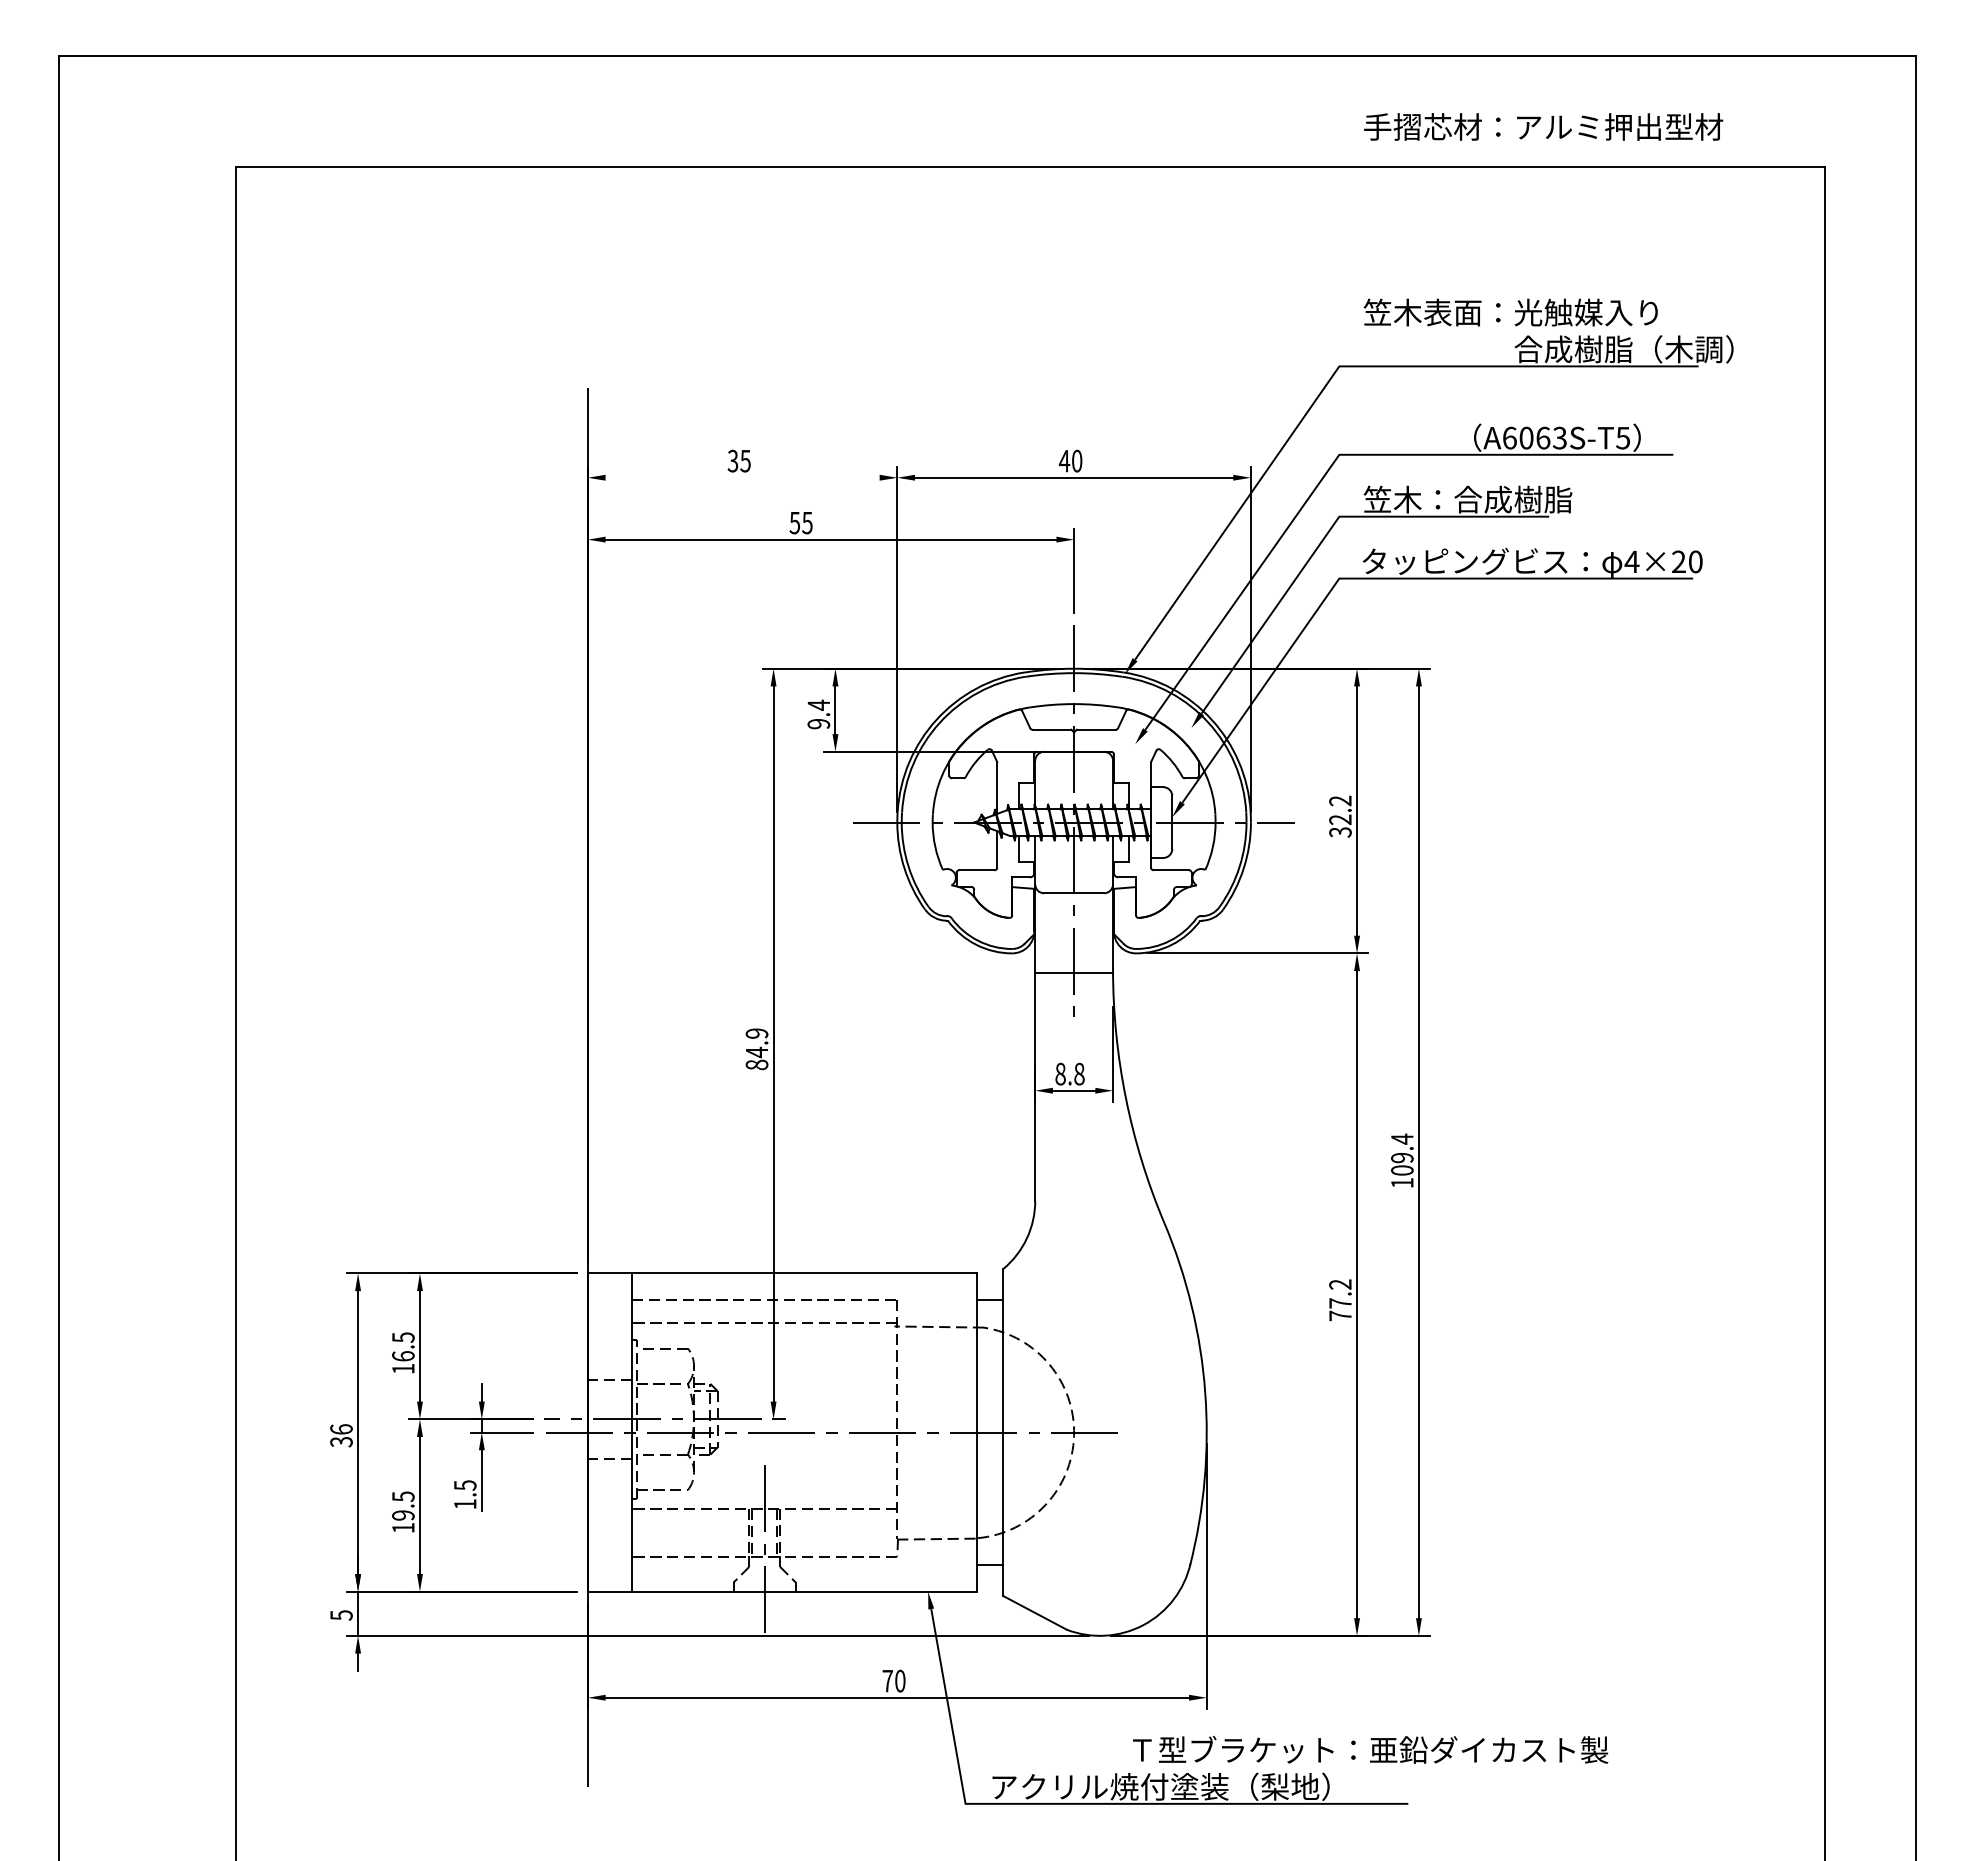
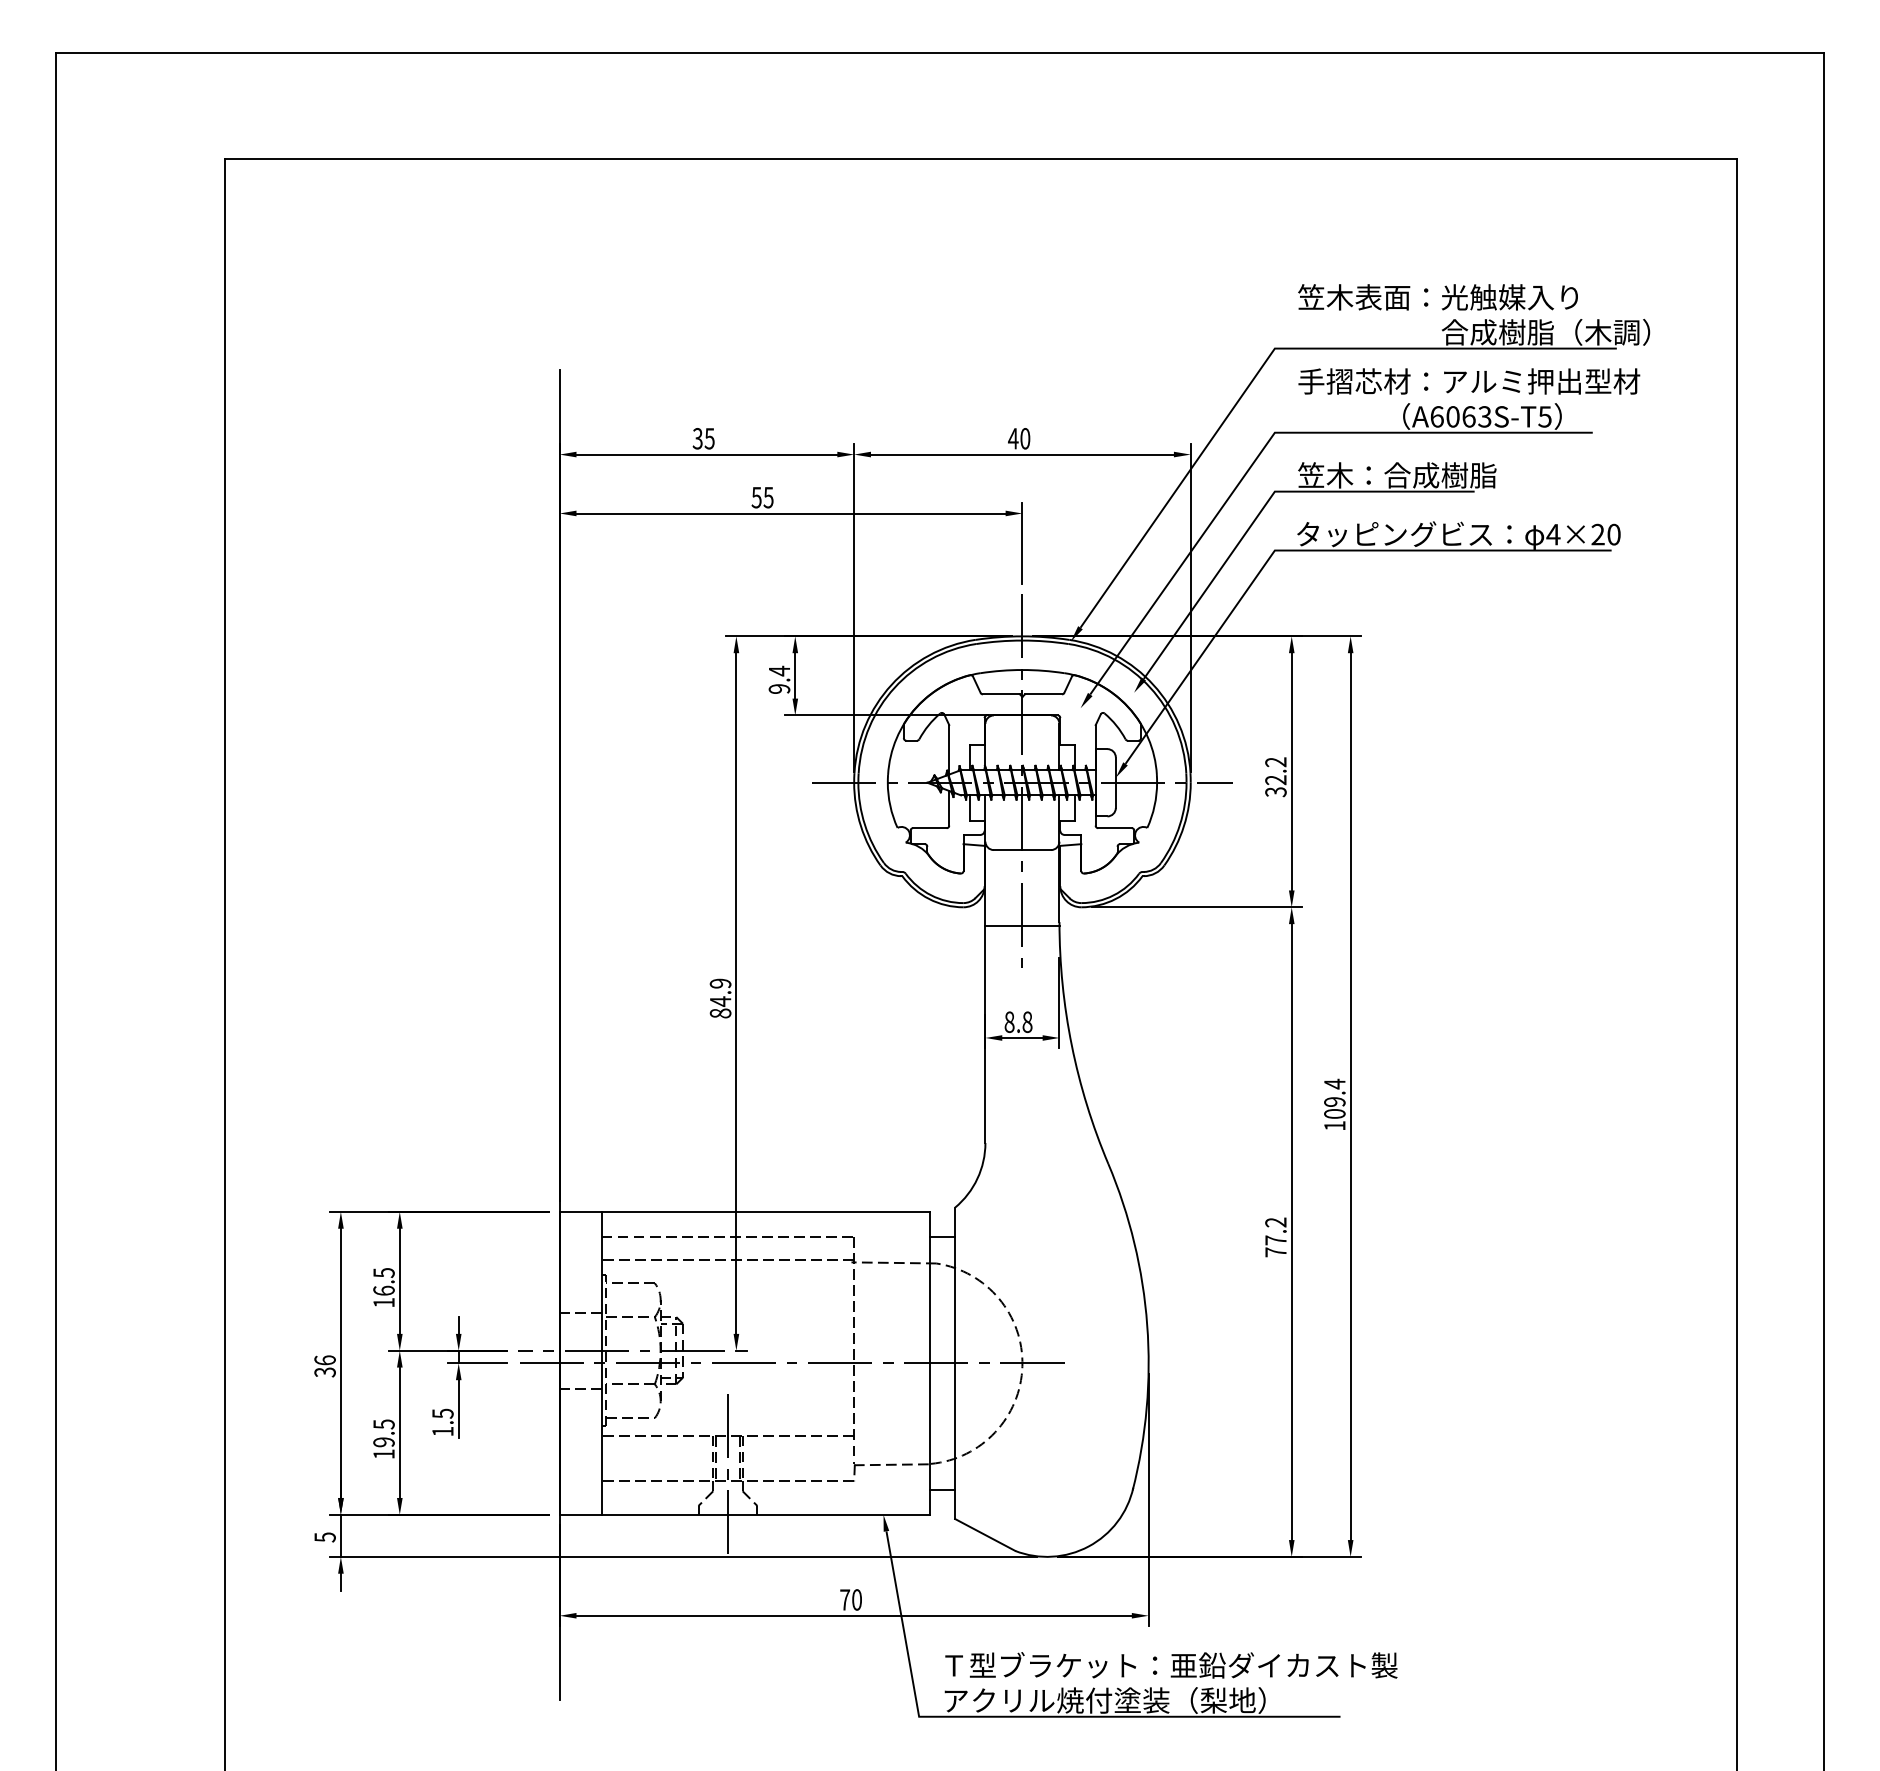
text: (1543, 126) -> (1469, 381), moved
line: (742, 477) -> (706, 454), added
text: (1370, 1749) -> (1171, 1665), moved

